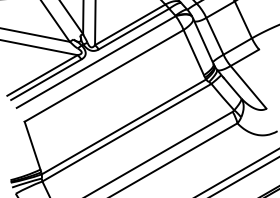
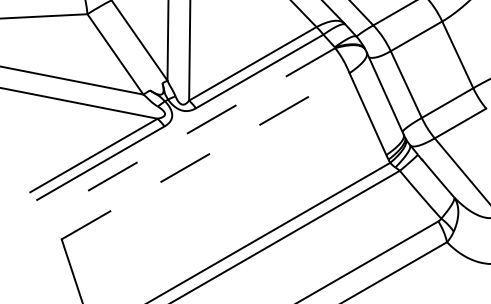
line: (96, 62) -> (191, 132), solid -> dashed
line: (104, 75) -> (206, 155), solid -> dashed

